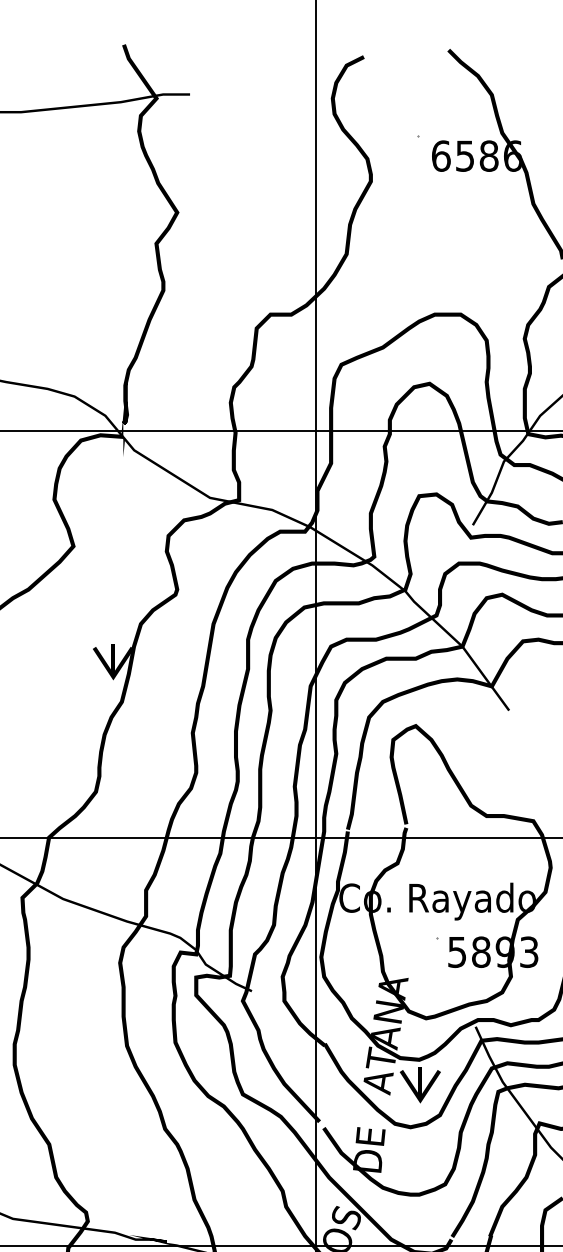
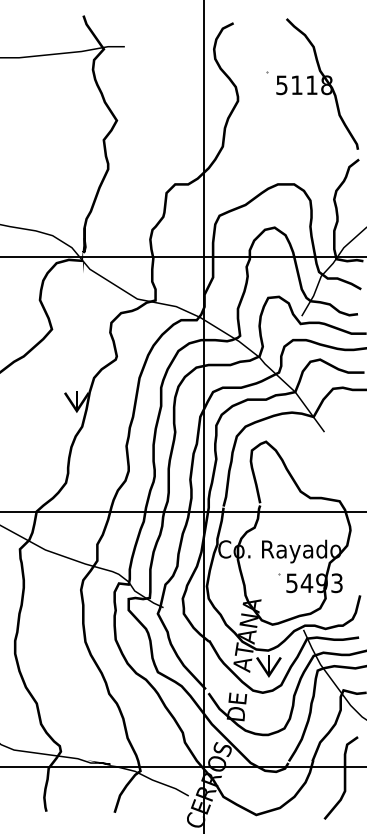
text: (477, 156) -> (304, 85), 6586 -> 5118
text: (480, 952) -> (306, 583), 5893 -> 5493

